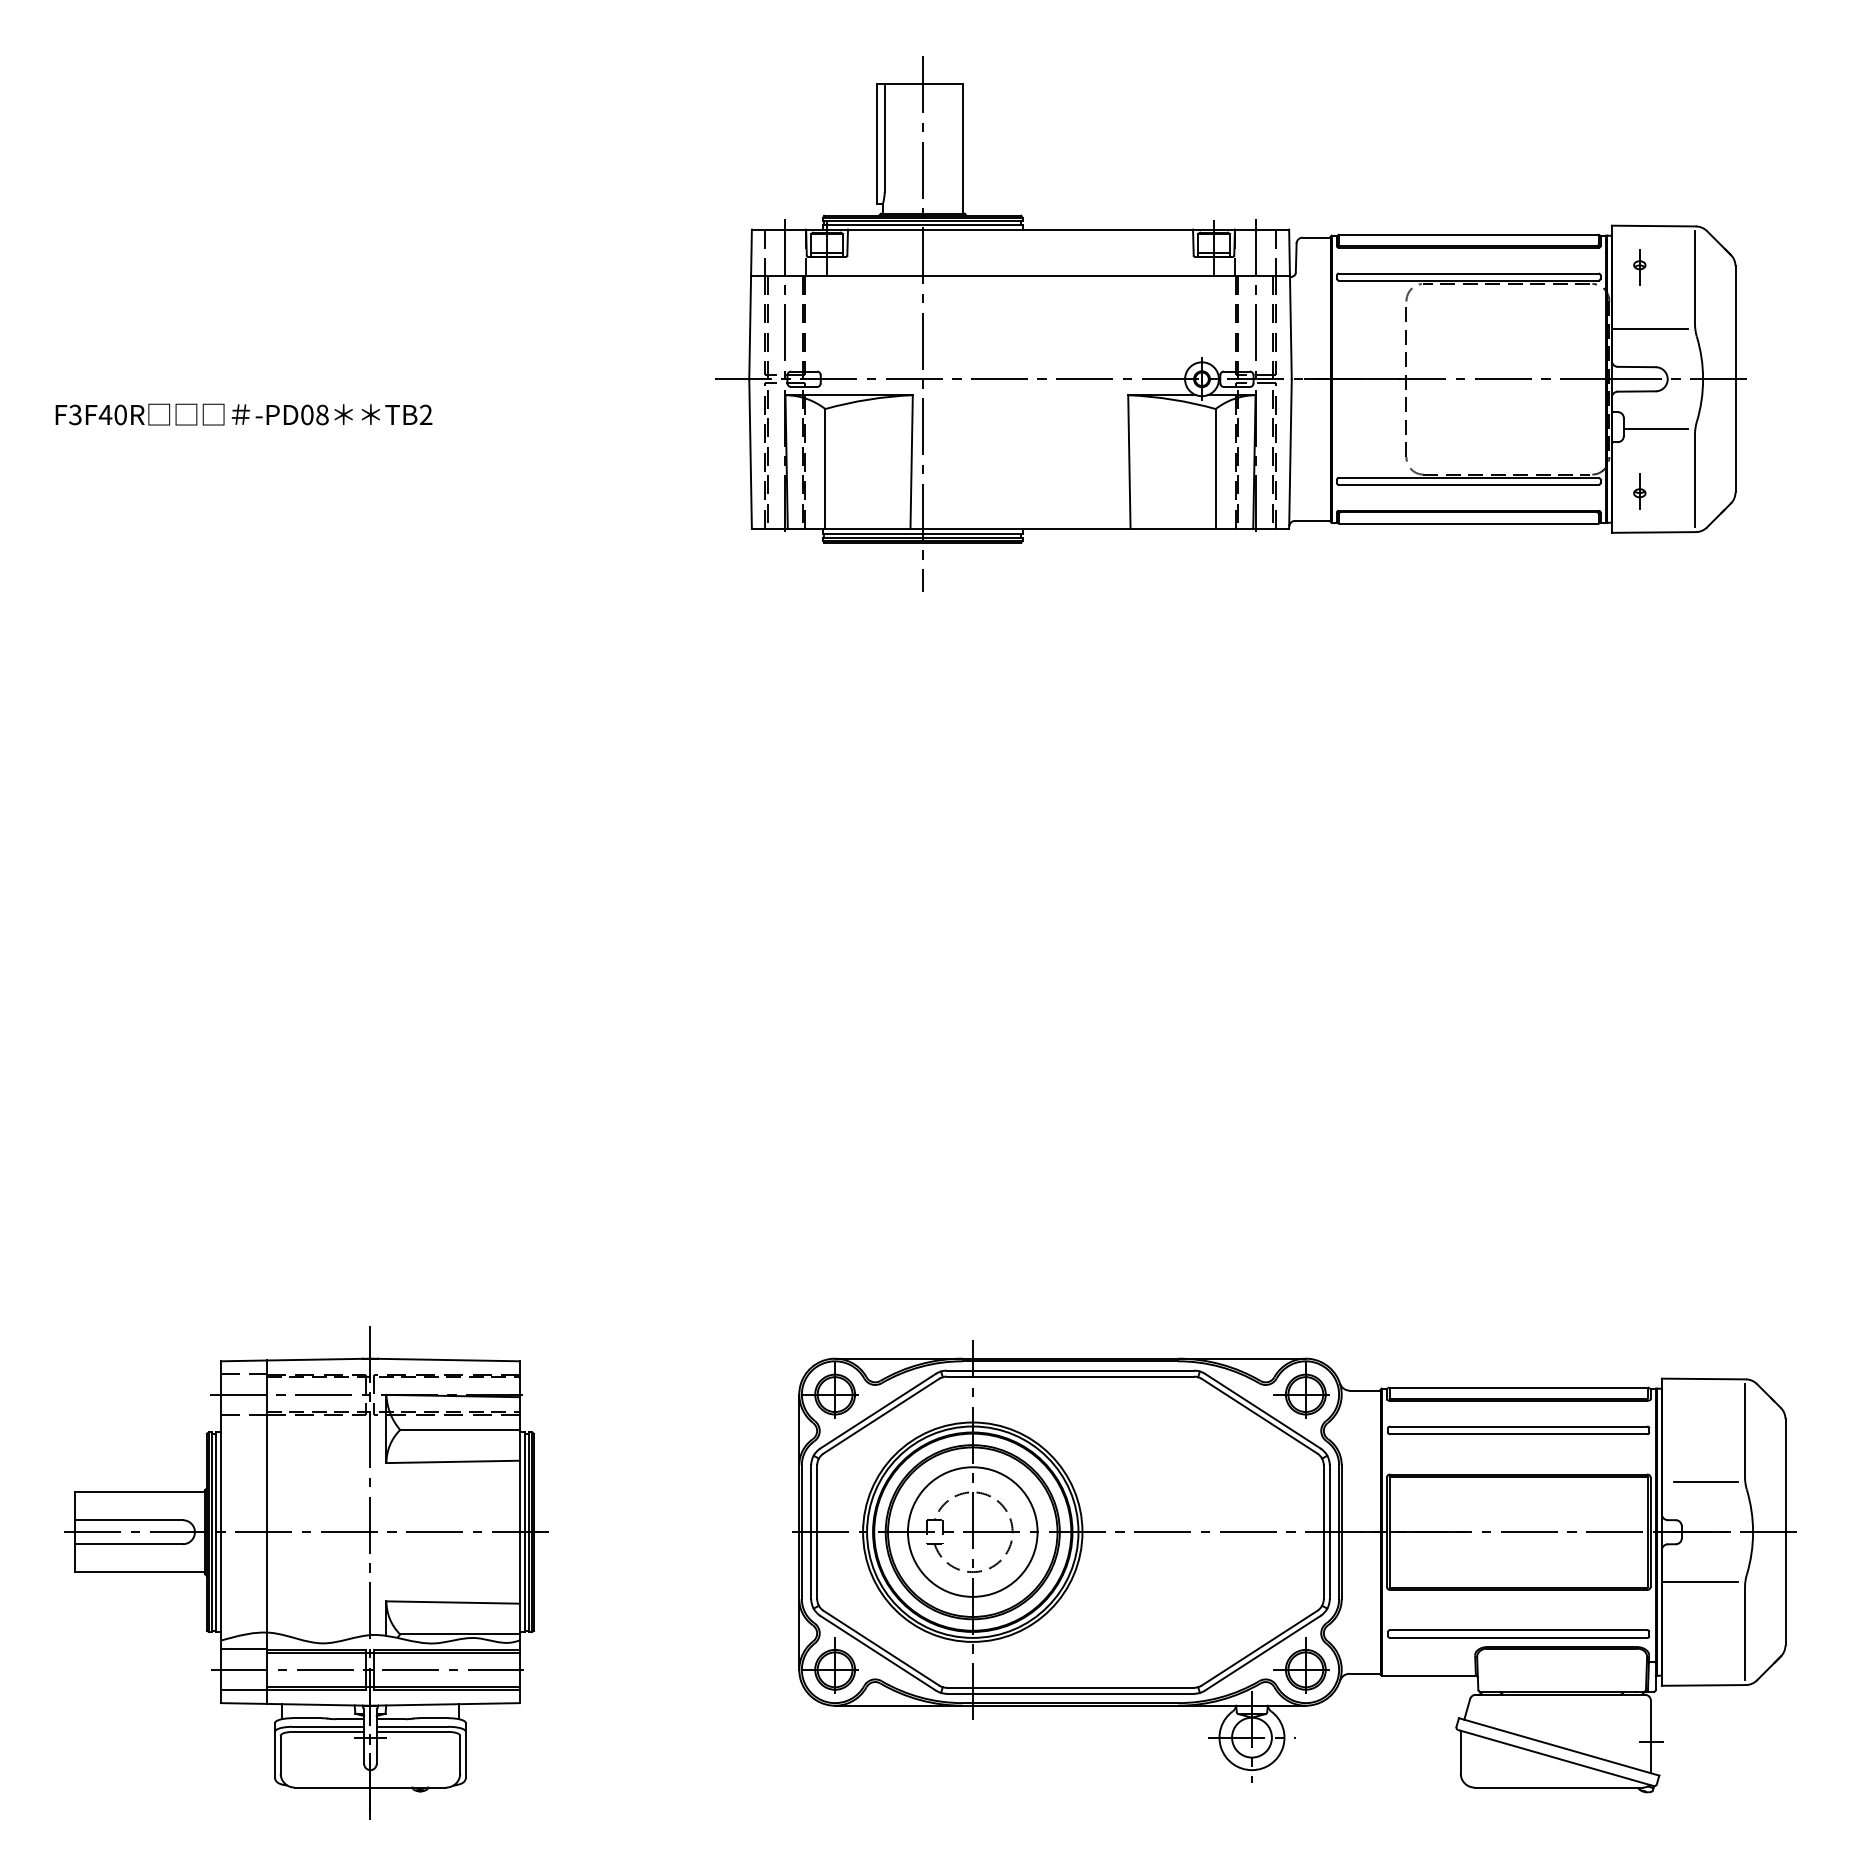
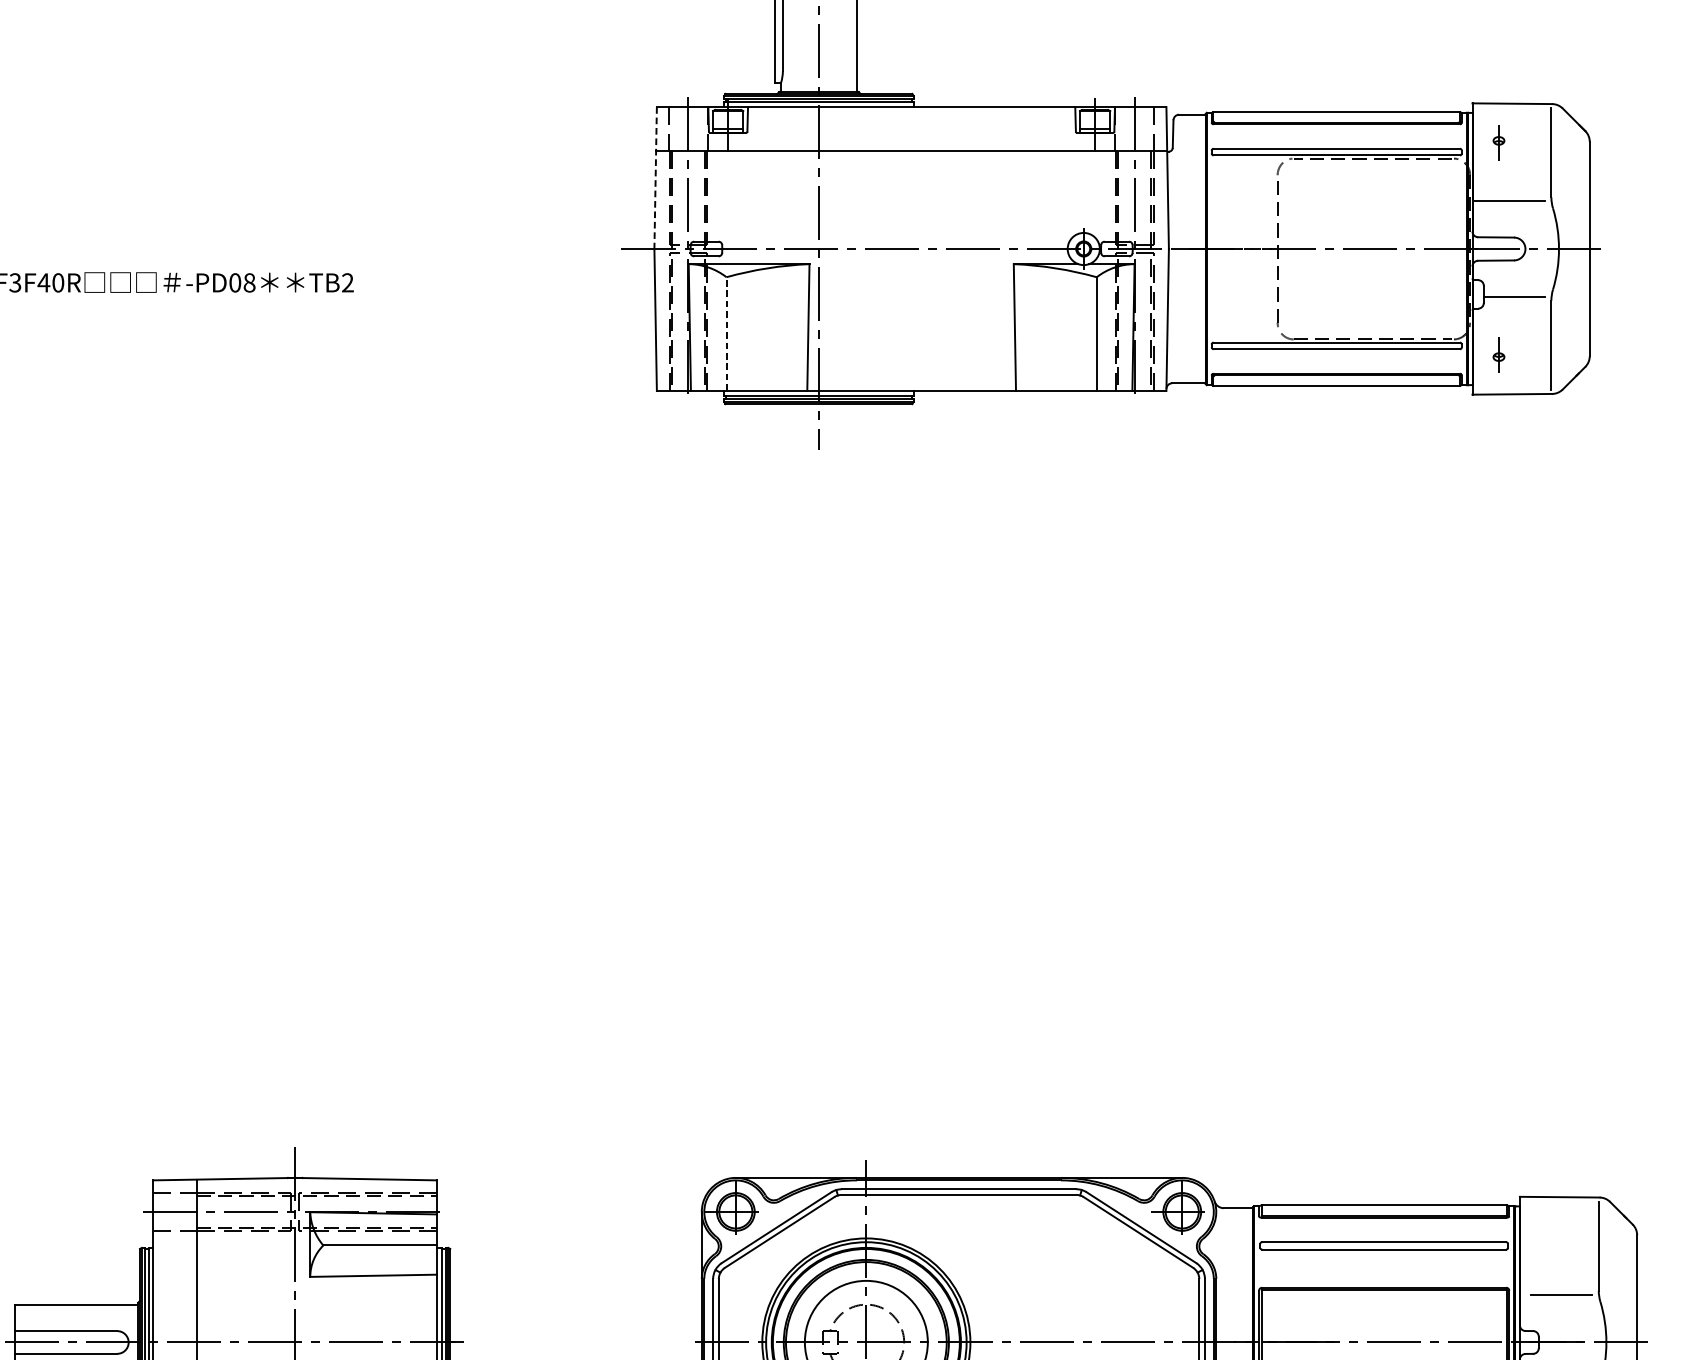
line: (750, 304) -> (655, 178), solid -> dashed
line: (825, 468) -> (726, 333), solid -> dashed

